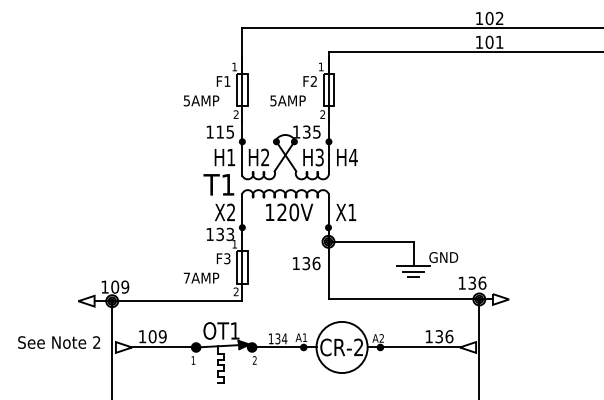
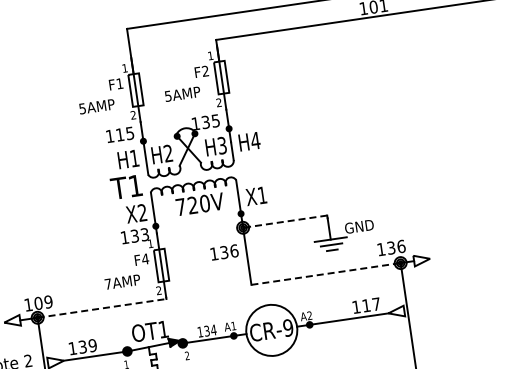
text: (269, 211) -> (180, 206), 120V -> 720V
line: (371, 241) -> (285, 221), solid -> dashed
text: (226, 258) -> (144, 259), F3 -> F4
line: (404, 299) -> (326, 273), solid -> dashed
line: (177, 301) -> (102, 308), solid -> dashed
text: (152, 336) -> (82, 346), 109 -> 139
text: (444, 336) -> (371, 304), 136 -> 117
text: (358, 347) -> (288, 328), CR-2 -> CR-9

